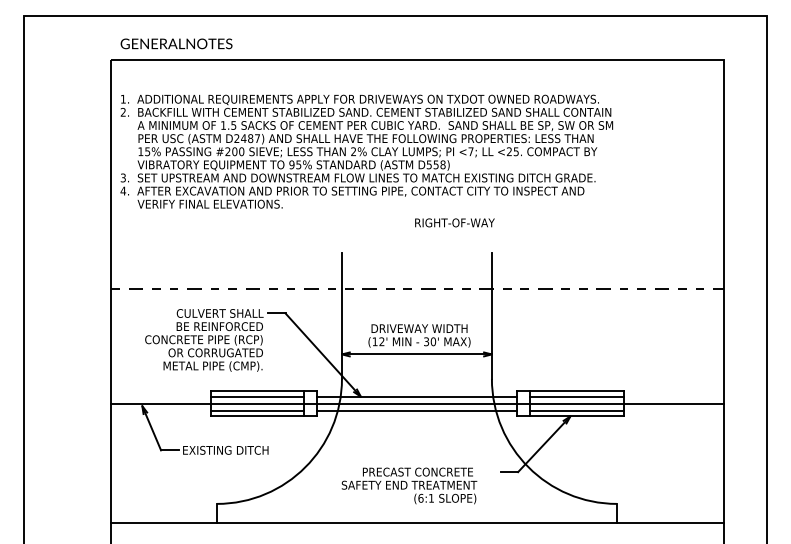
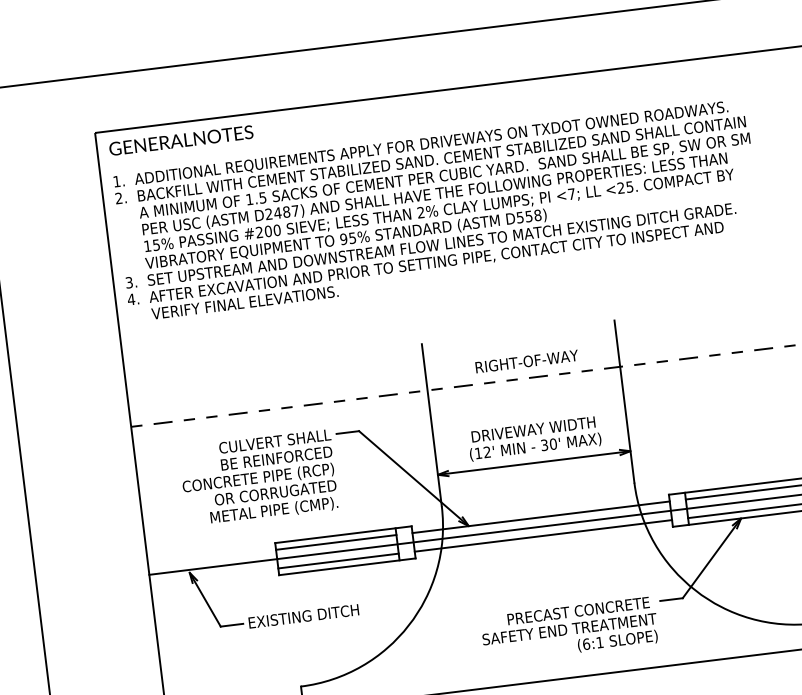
text: (176, 43) -> (181, 140), moved
text: (454, 222) -> (526, 361), moved
text: (409, 485) -> (569, 629), moved

